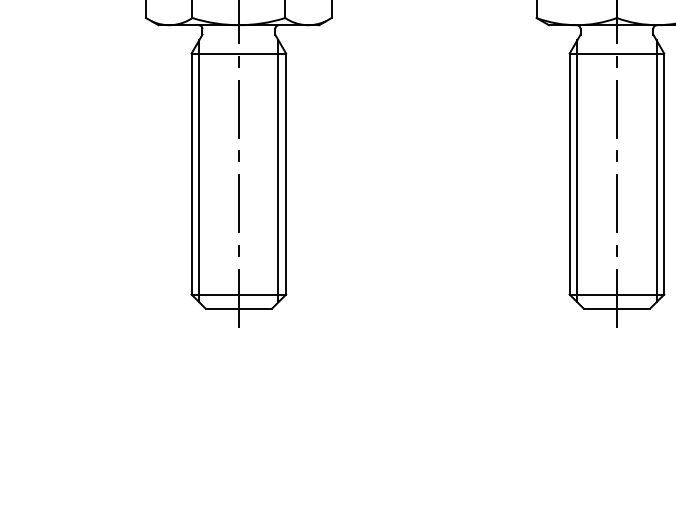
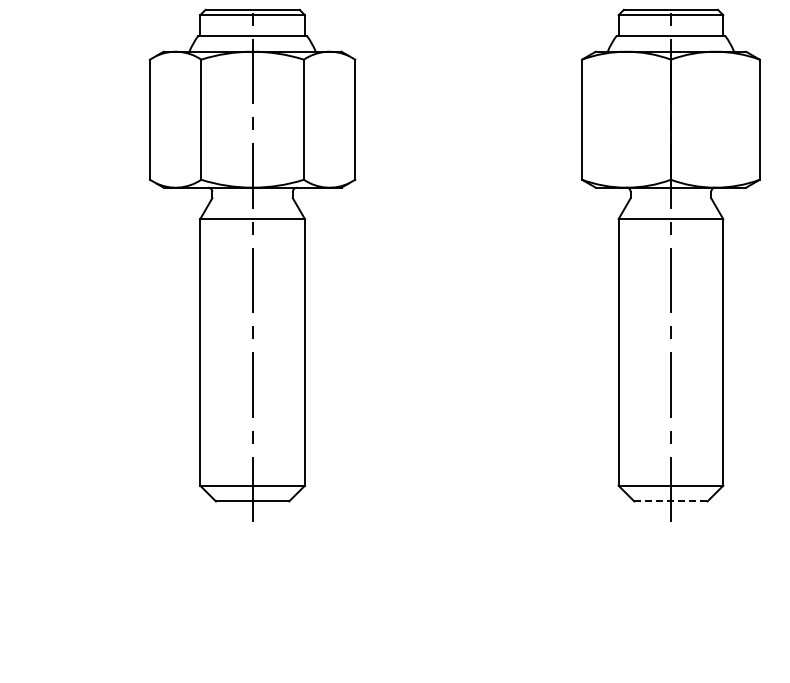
line: (198, 171) -> (208, 349), removed
line: (278, 171) -> (296, 349), removed
line: (577, 171) -> (627, 349), removed
line: (656, 171) -> (714, 349), removed
line: (616, 308) -> (670, 501), solid -> dashed

